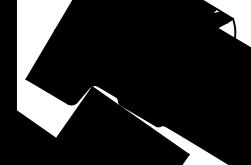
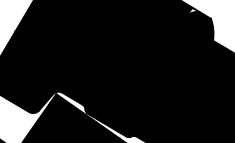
fill: (225, 28) -> (202, 29), added

